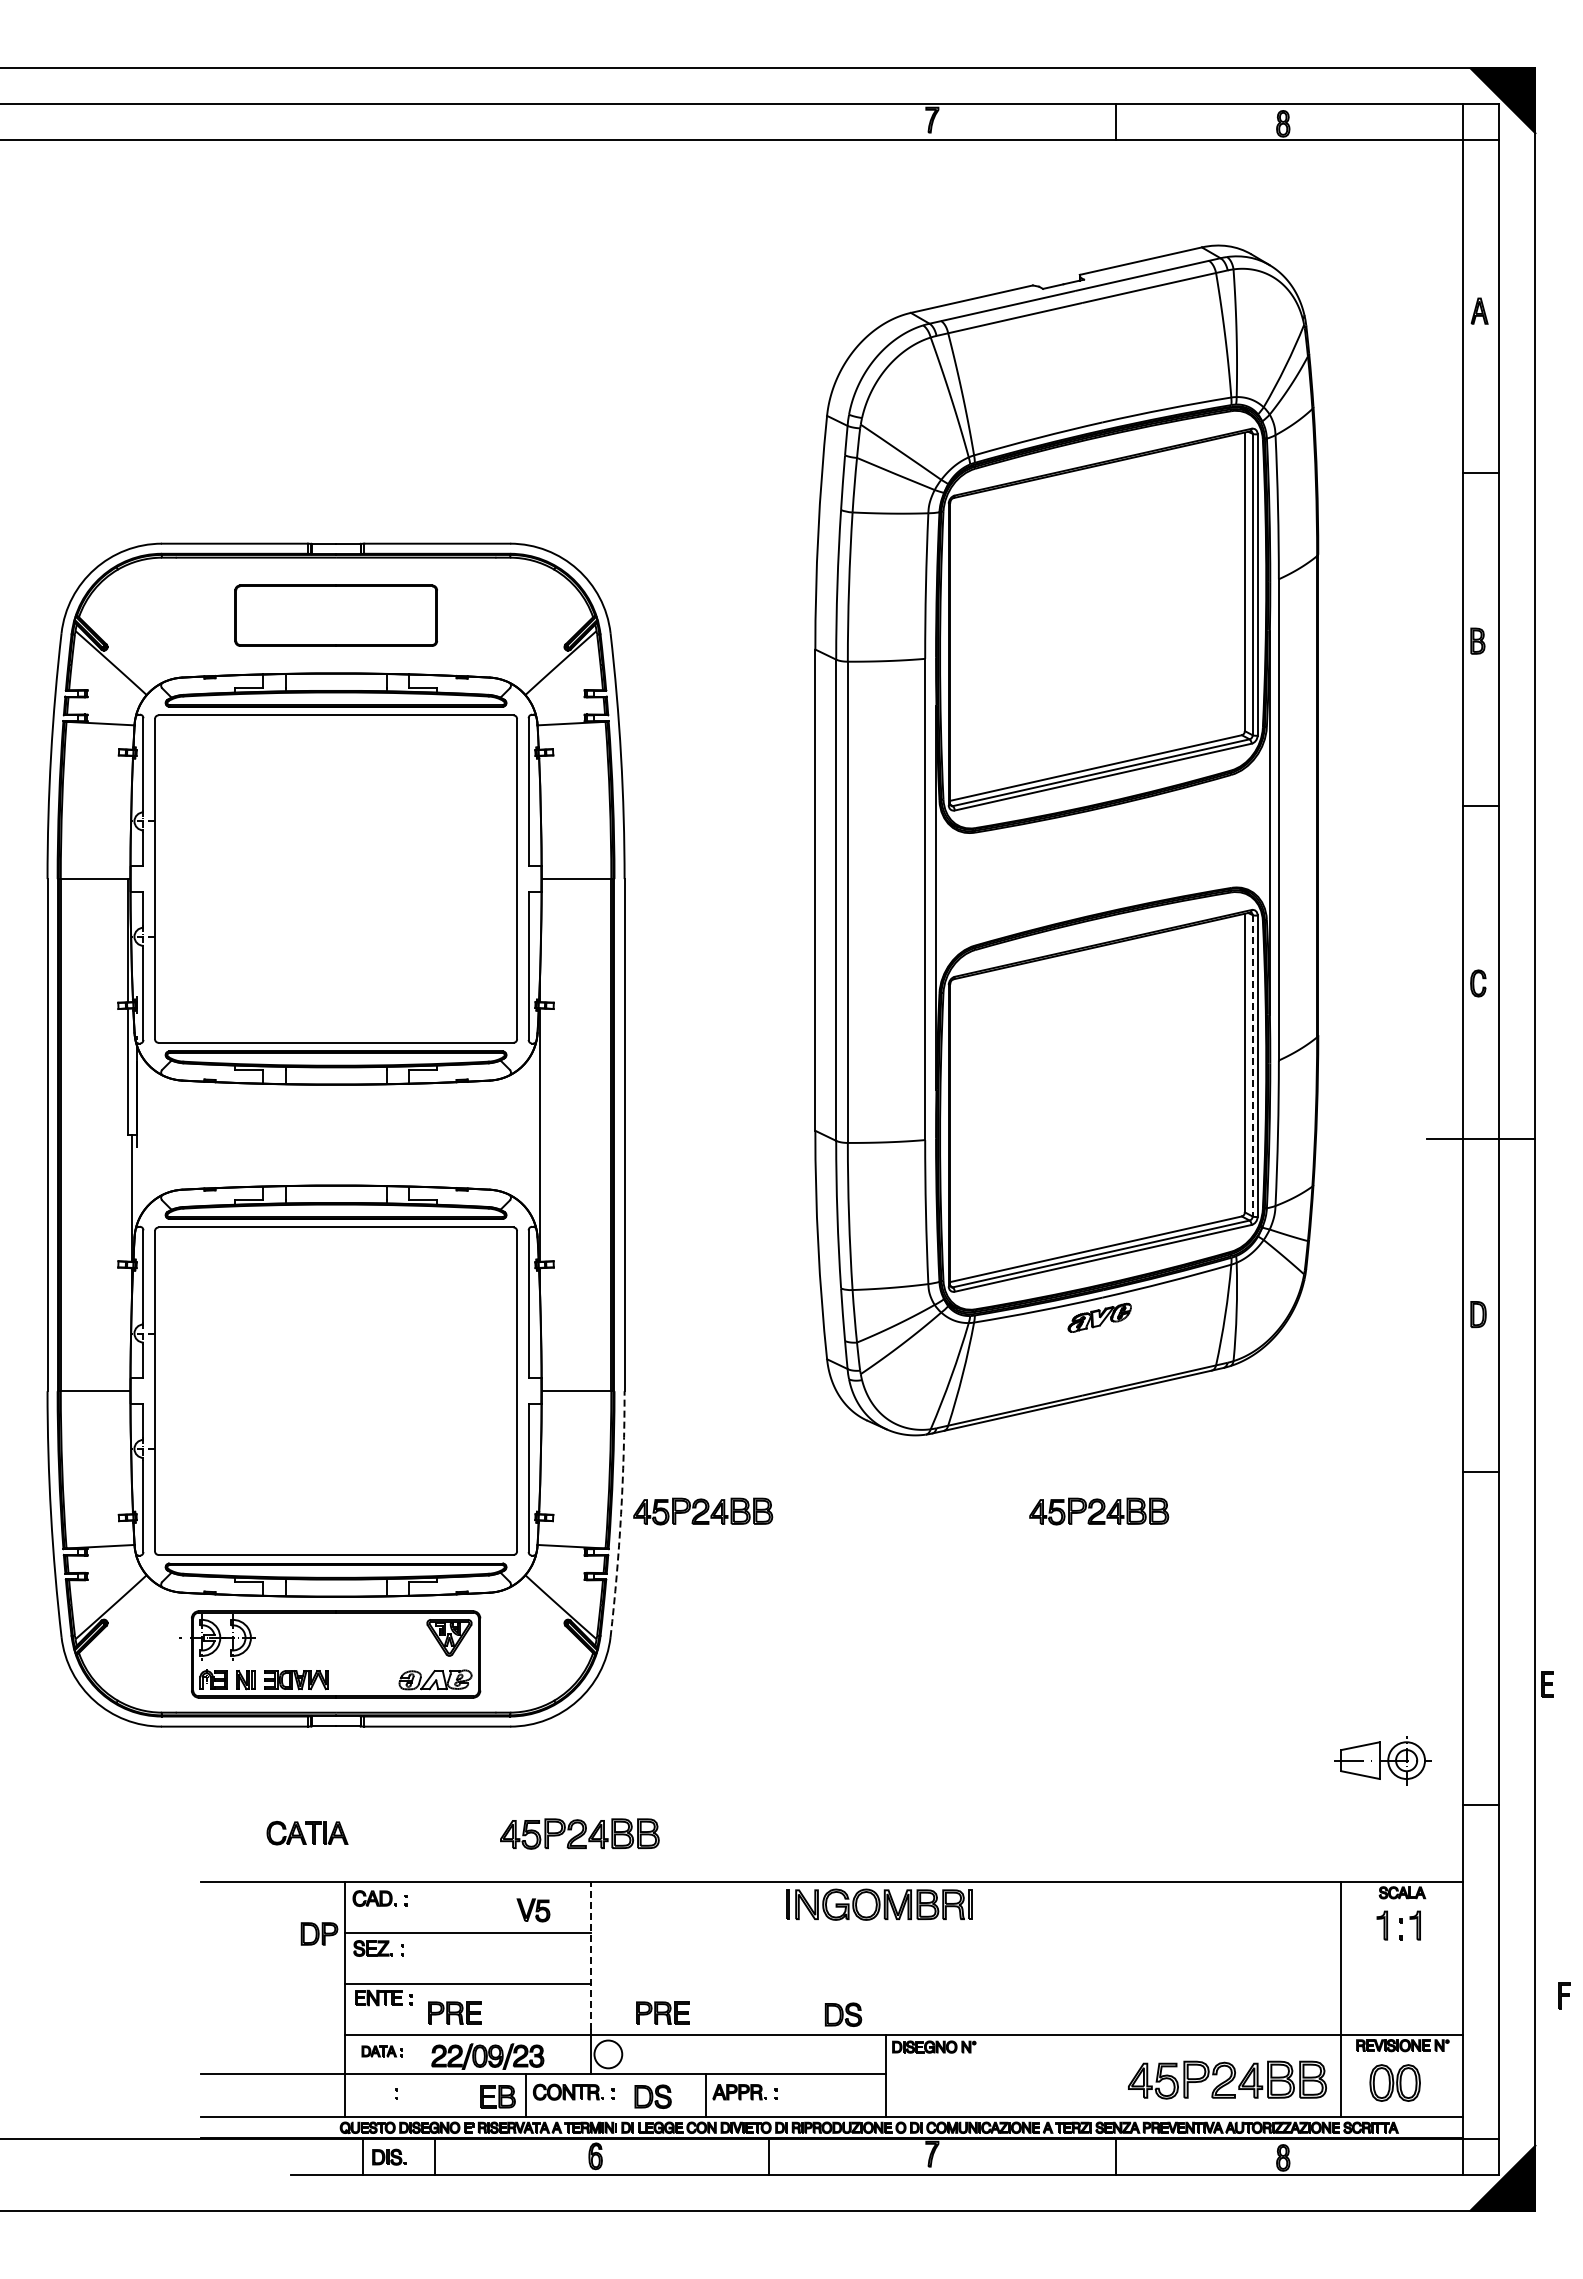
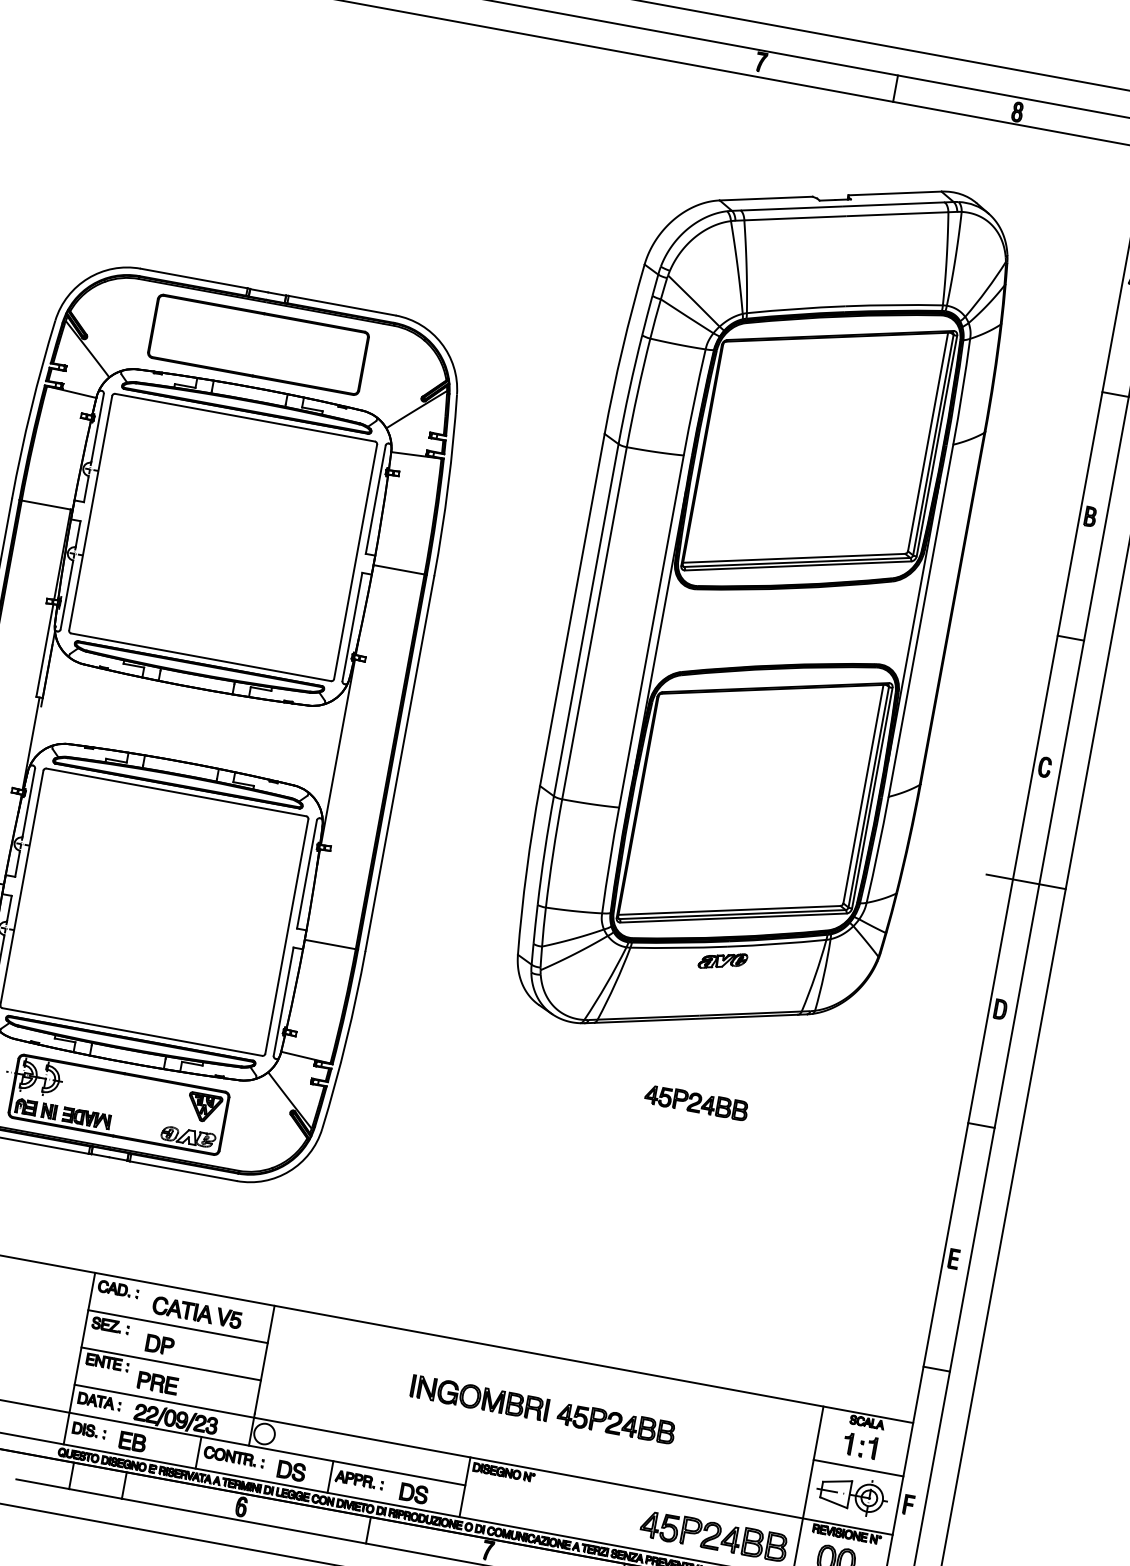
part: (336, 615) -> (258, 344), size x1.43
line: (1252, 1065) -> (868, 796), dashed -> solid
part: (703, 1511) -> (407, 1049), removed
arc: (621, 1514) -> (346, 1040), dashed -> solid
part: (1547, 1684) -> (954, 1258), moved
part: (1382, 1760) -> (851, 1494), moved
part: (307, 1833) -> (183, 1310), moved
part: (579, 1833) -> (616, 1422), moved
part: (879, 1904) -> (480, 1398), moved
part: (319, 1933) -> (160, 1344), moved
line: (1401, 1955) -> (858, 1468), added
line: (590, 1956) -> (264, 1360), dashed -> solid
part: (1564, 1995) -> (908, 1504), moved
part: (662, 2012) -> (309, 1410), removed
part: (843, 2014) -> (414, 1493), moved
part: (381, 2051) -> (98, 1401), size x1.43
part: (497, 2096) -> (132, 1441), moved
part: (389, 2156) -> (85, 1429), moved

